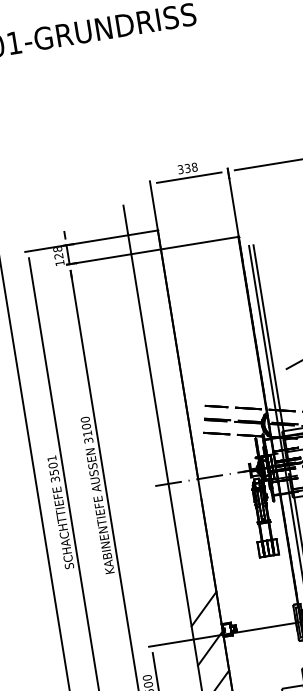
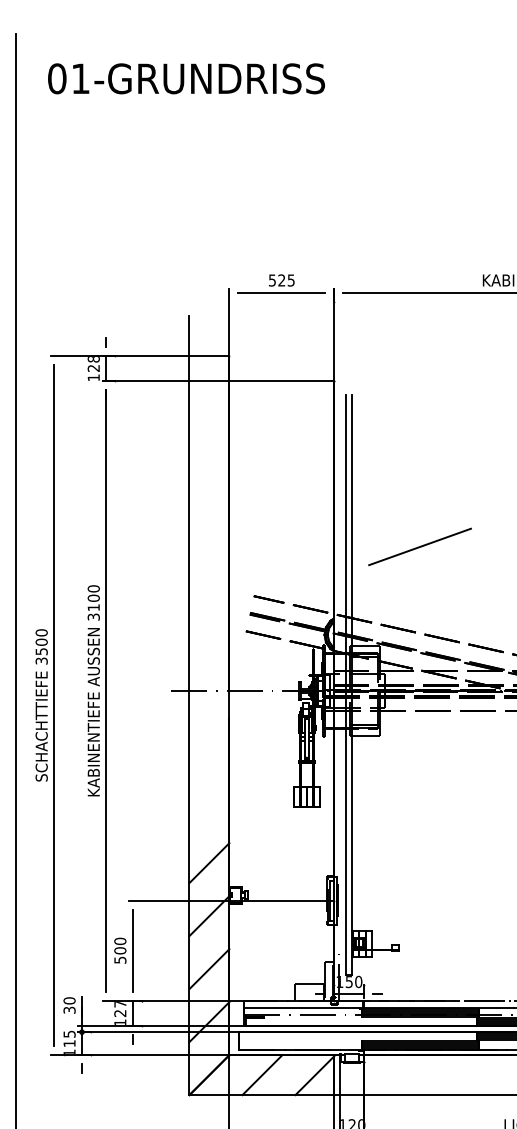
text: (187, 168) -> (281, 280), 338 -> 525
text: (51, 458) -> (41, 632), 3501 -> 3500

